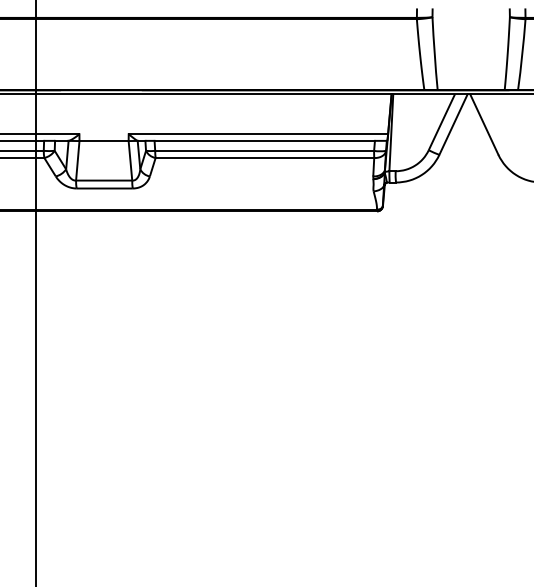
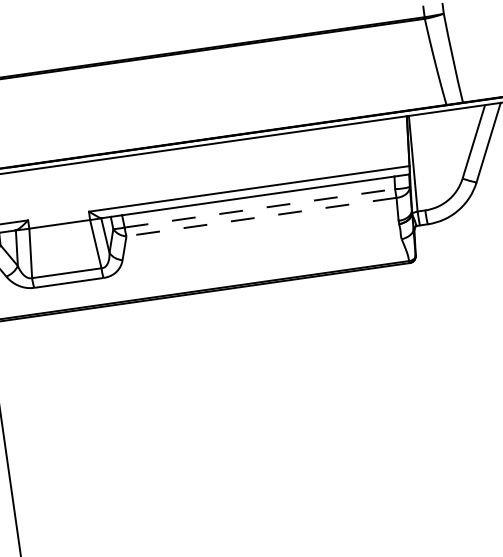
line: (265, 150) -> (260, 207), solid -> dashed
line: (264, 158) -> (261, 217), solid -> dashed

